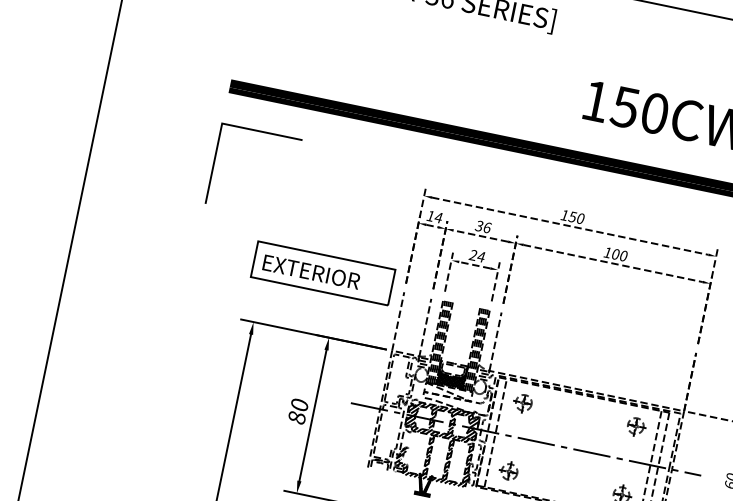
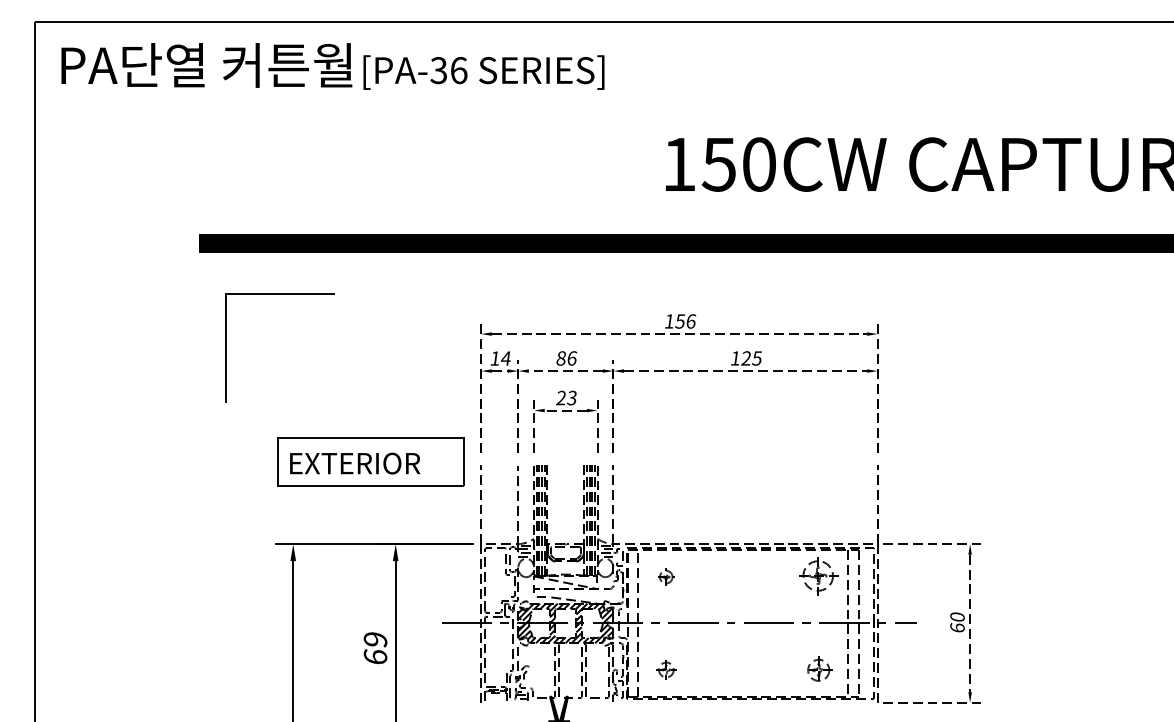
line: (261, 131) -> (279, 294), moved
text: (580, 218) -> (691, 321), 150 -> 156
text: (478, 226) -> (560, 358), 36 -> 86
text: (619, 255) -> (751, 358), 100 -> 125
text: (480, 256) -> (571, 397), 24 -> 23
hatch: (450, 379) -> (565, 565), removed
part: (522, 403) -> (665, 577), size x0.6
text: (298, 411) -> (375, 648), 80 -> 69
part: (636, 426) -> (819, 577), size x1.4
hatch: (434, 458) -> (565, 673), removed
part: (508, 470) -> (665, 668), size x0.7

